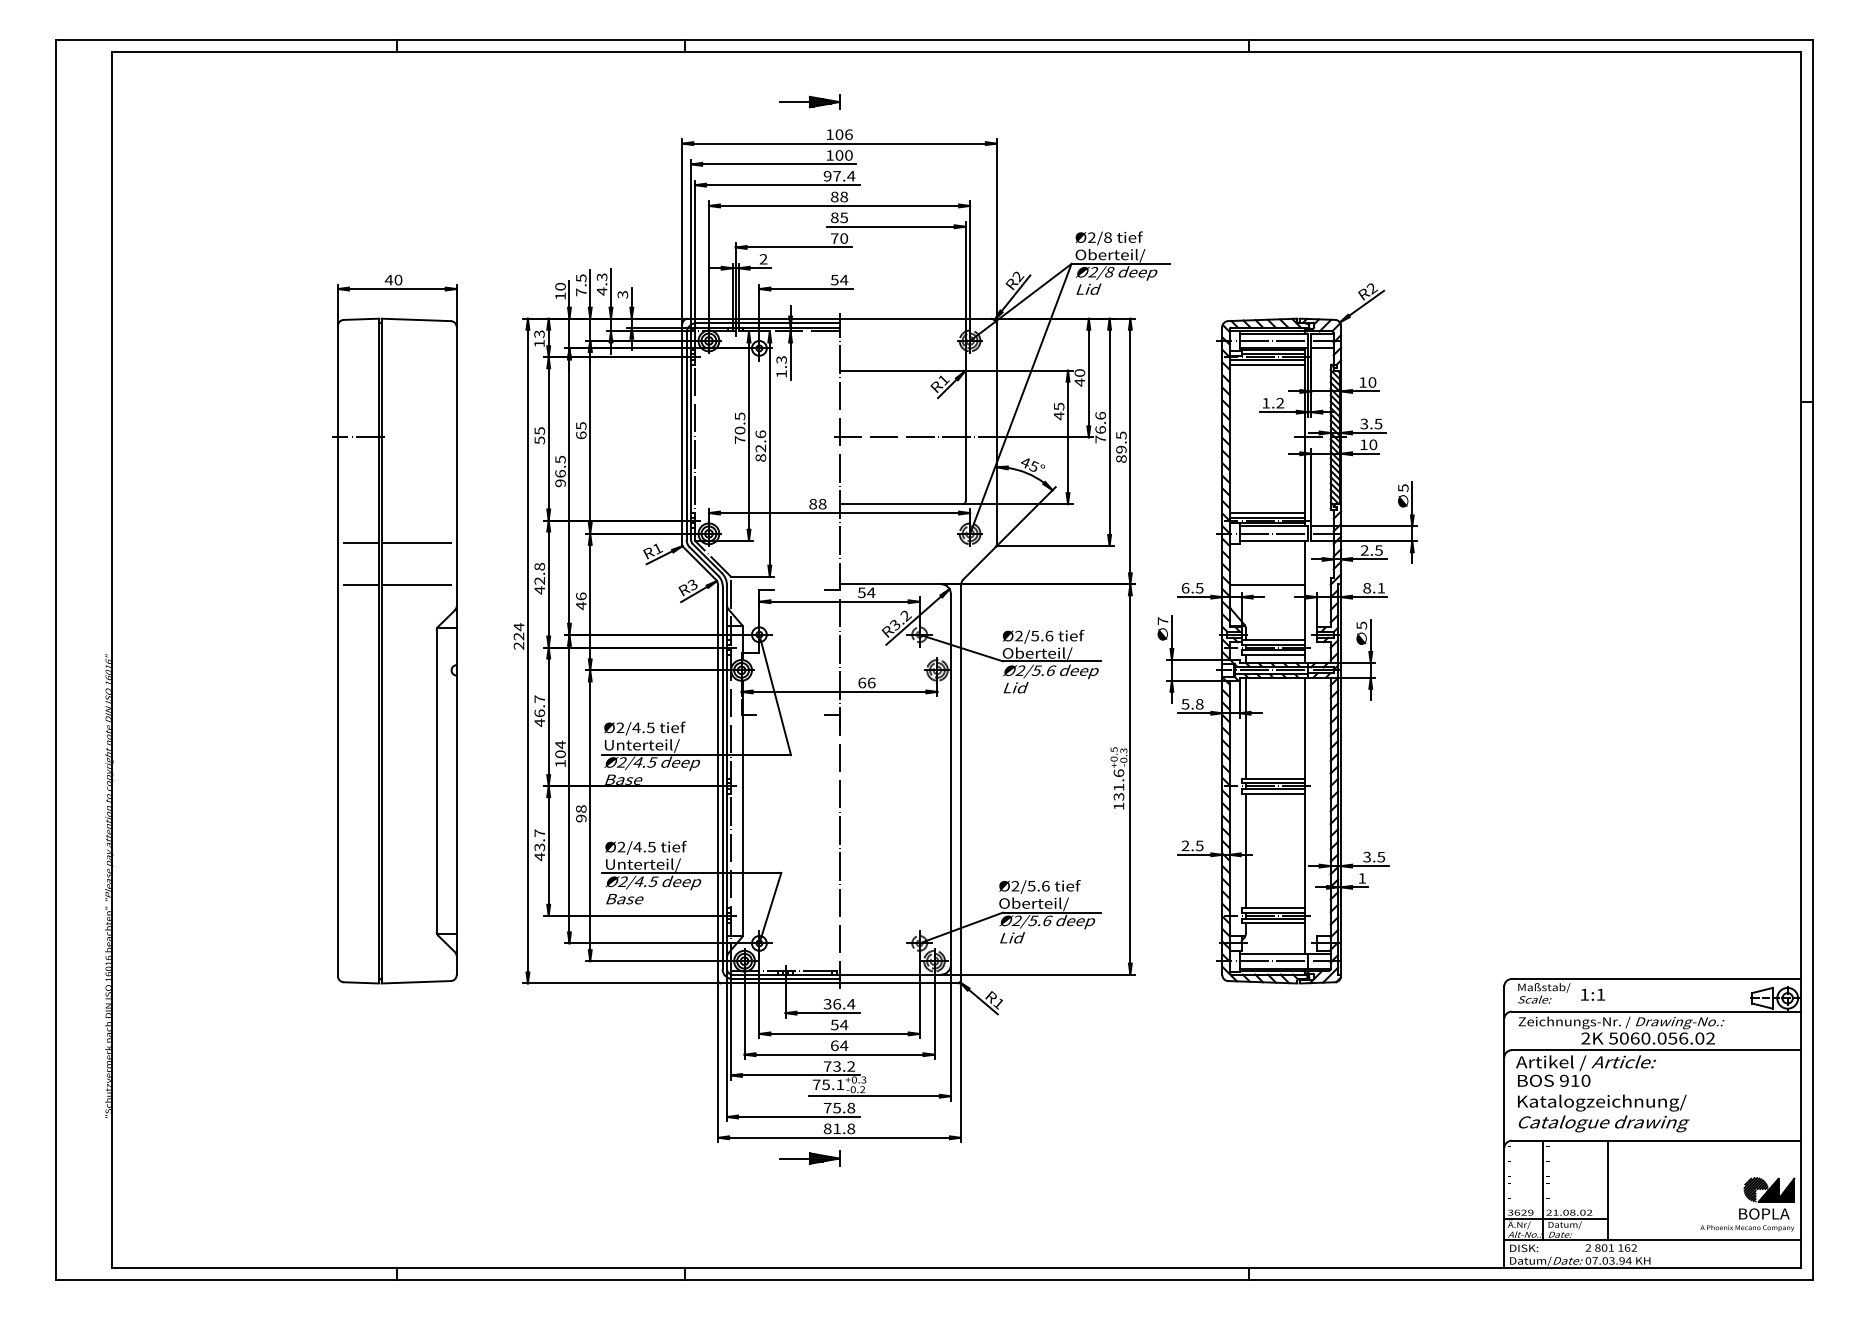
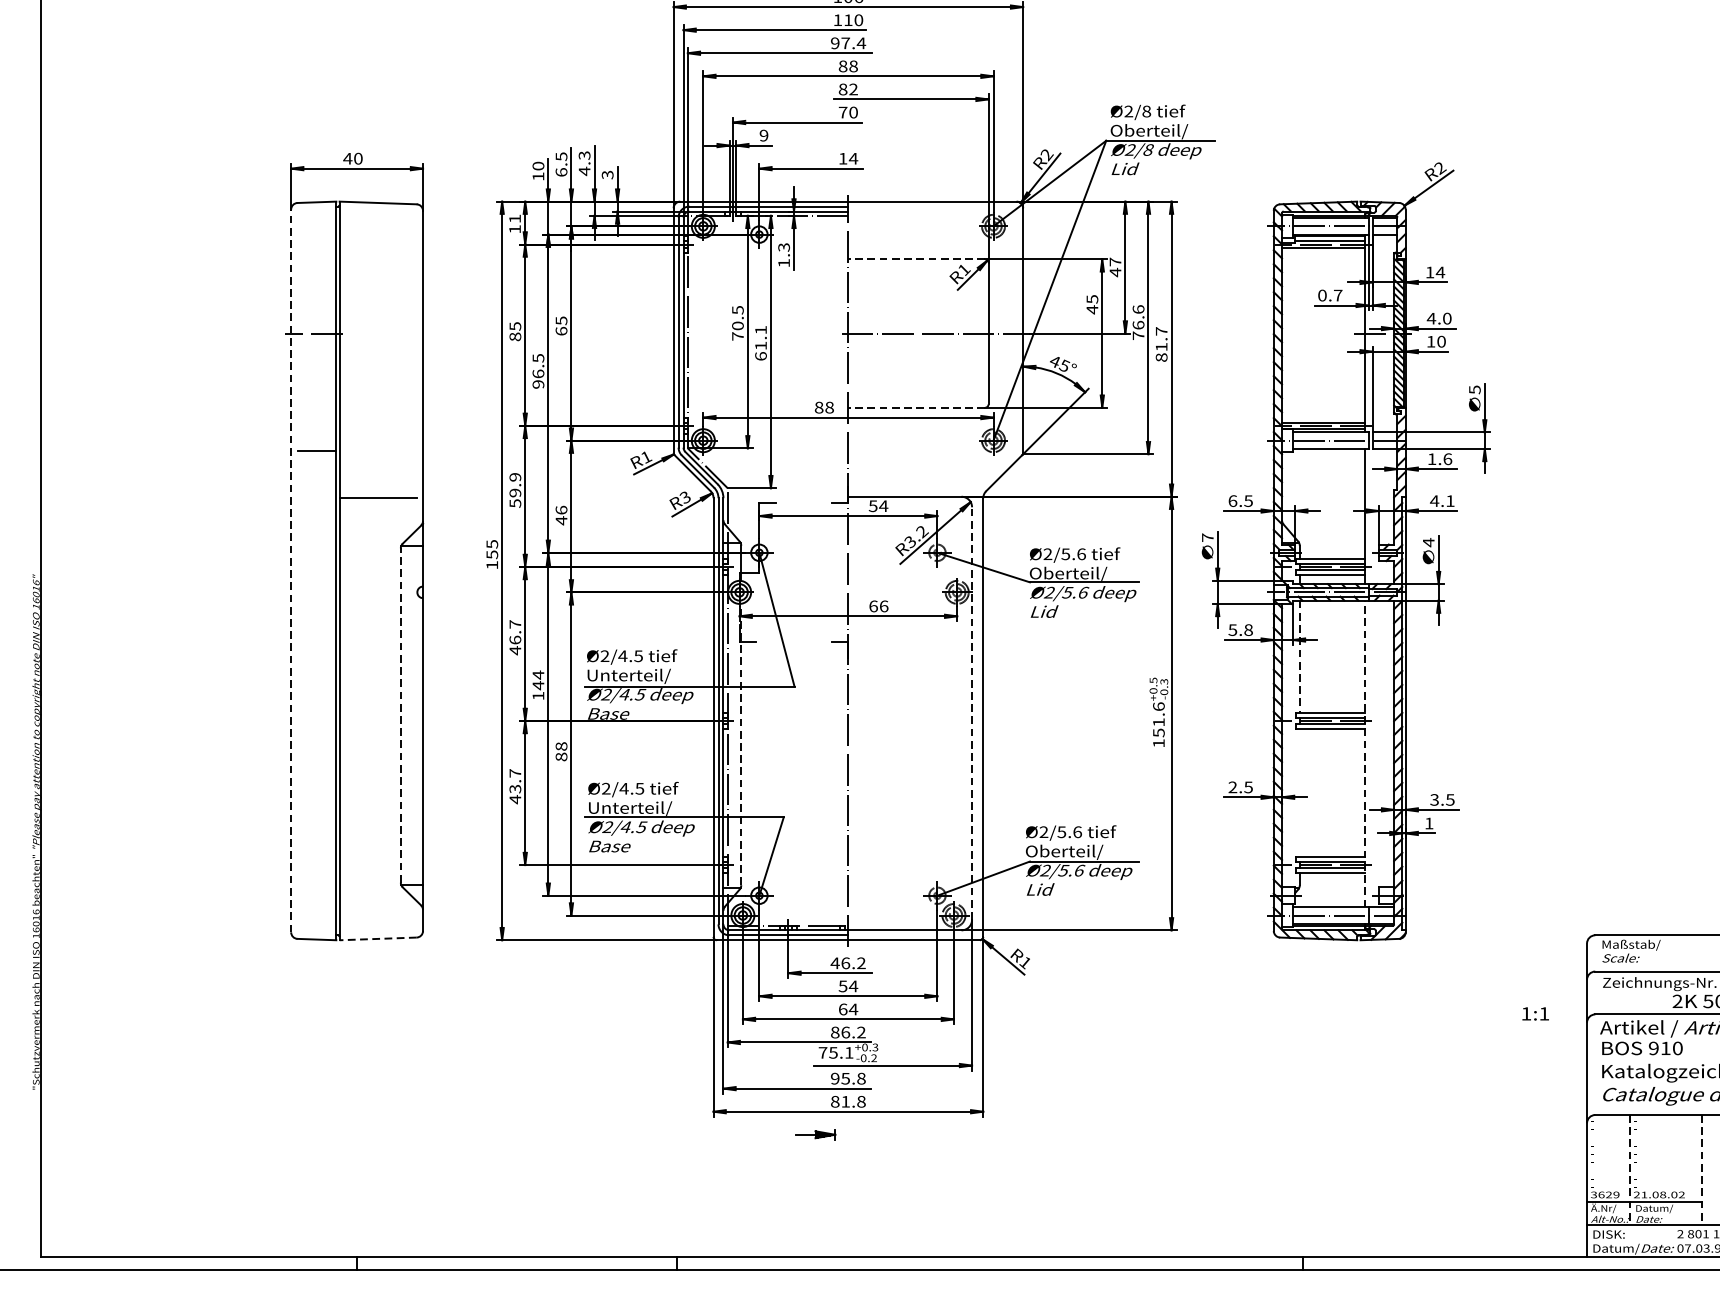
text: (839, 155) -> (848, 20), 100 -> 110
text: (844, 217) -> (853, 89), 85 -> 82
text: (763, 259) -> (763, 135), 2 -> 9
text: (834, 280) -> (842, 159), 54 -> 14
text: (581, 292) -> (561, 172), 7.5 -> 6.5
text: (539, 334) -> (515, 219), 13 -> 11
line: (1266, 364) -> (1322, 252), removed
line: (901, 370) -> (917, 259), solid -> dashed
text: (1079, 372) -> (1115, 261), 40 -> 47
text: (1372, 382) -> (1440, 272), 10 -> 14
text: (1273, 403) -> (1330, 295), 1.2 -> 0.7
text: (1371, 423) -> (1439, 318), 3.5 -> 4.0
text: (539, 440) -> (515, 336), 55 -> 85
text: (1121, 442) -> (1161, 339), 89.5 -> 81.7
text: (760, 445) -> (760, 342), 82.6 -> 61.1
line: (901, 504) -> (917, 408), solid -> dashed
line: (1266, 513) -> (1322, 418), removed
line: (415, 543) -> (377, 451), removed
text: (1371, 550) -> (1439, 459), 2.5 -> 1.6
text: (539, 578) -> (515, 490), 42.8 -> 59.9
line: (360, 585) -> (316, 498), removed
line: (1267, 585) -> (1323, 498), removed
text: (1367, 588) -> (1435, 501), 8.1 -> 4.1
text: (1361, 625) -> (1428, 542), 5 -> 4
text: (518, 636) -> (491, 554), 224 -> 155
line: (337, 650) -> (290, 570), solid -> dashed
line: (1245, 728) -> (1299, 656), solid -> dashed
text: (560, 754) -> (538, 685), 104 -> 144
line: (950, 779) -> (971, 713), solid -> dashed
line: (436, 780) -> (400, 714), solid -> dashed
text: (1118, 796) -> (1158, 732), 131.6 -> 151.6
line: (743, 807) -> (741, 744), solid -> dashed
line: (1304, 815) -> (1365, 753), solid -> dashed
text: (581, 818) -> (561, 756), 98 -> 88
line: (1245, 850) -> (1299, 792), removed
line: (416, 982) -> (378, 939), solid -> dashed
text: (1592, 994) -> (1535, 1013), moved
text: (839, 1003) -> (848, 962), 36.4 -> 46.2
text: (832, 1066) -> (840, 1032), 73.2 -> 86.2
text: (827, 1107) -> (835, 1078), 75.8 -> 95.8
part: (809, 1158) -> (815, 1134), size x0.6
line: (1542, 1190) -> (1629, 1170), solid -> dashed
line: (1608, 1190) -> (1702, 1170), solid -> dashed

